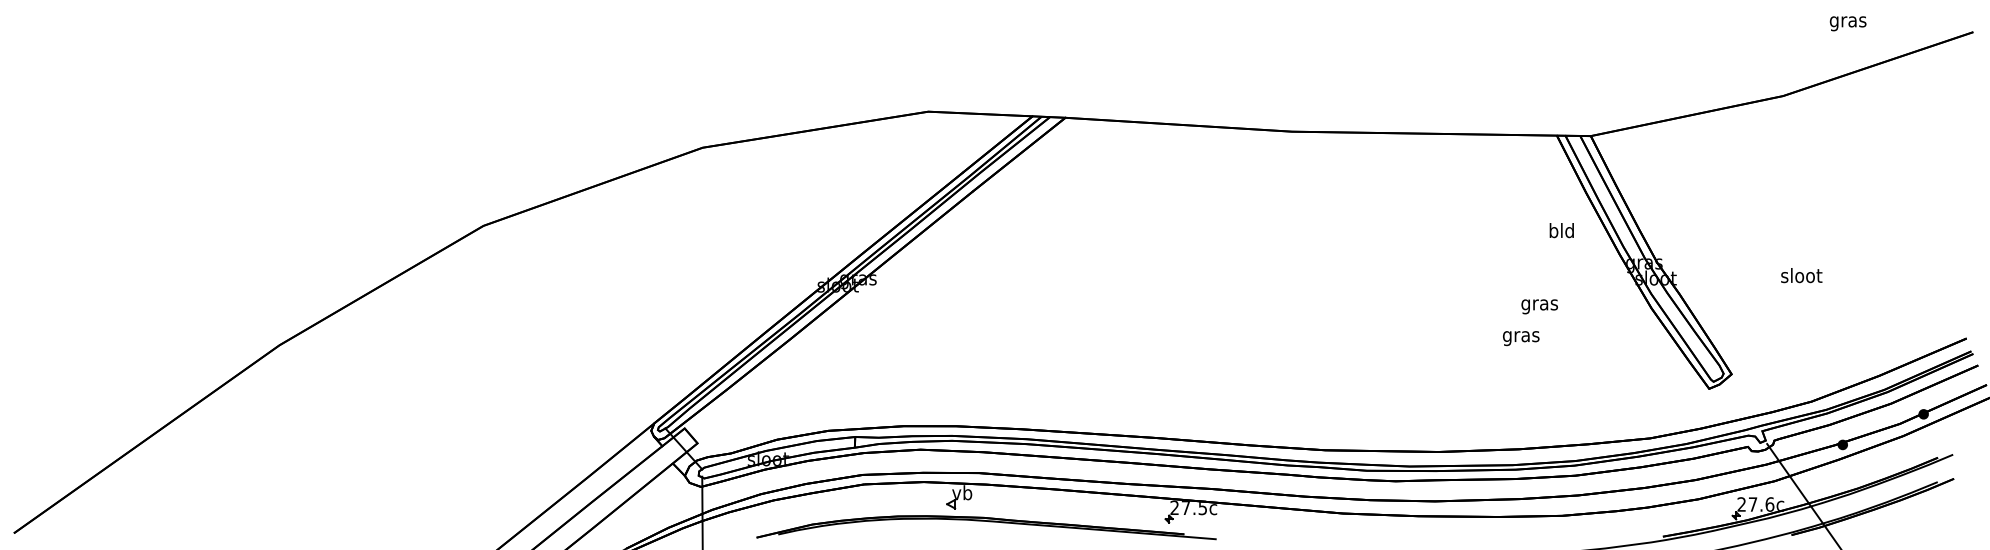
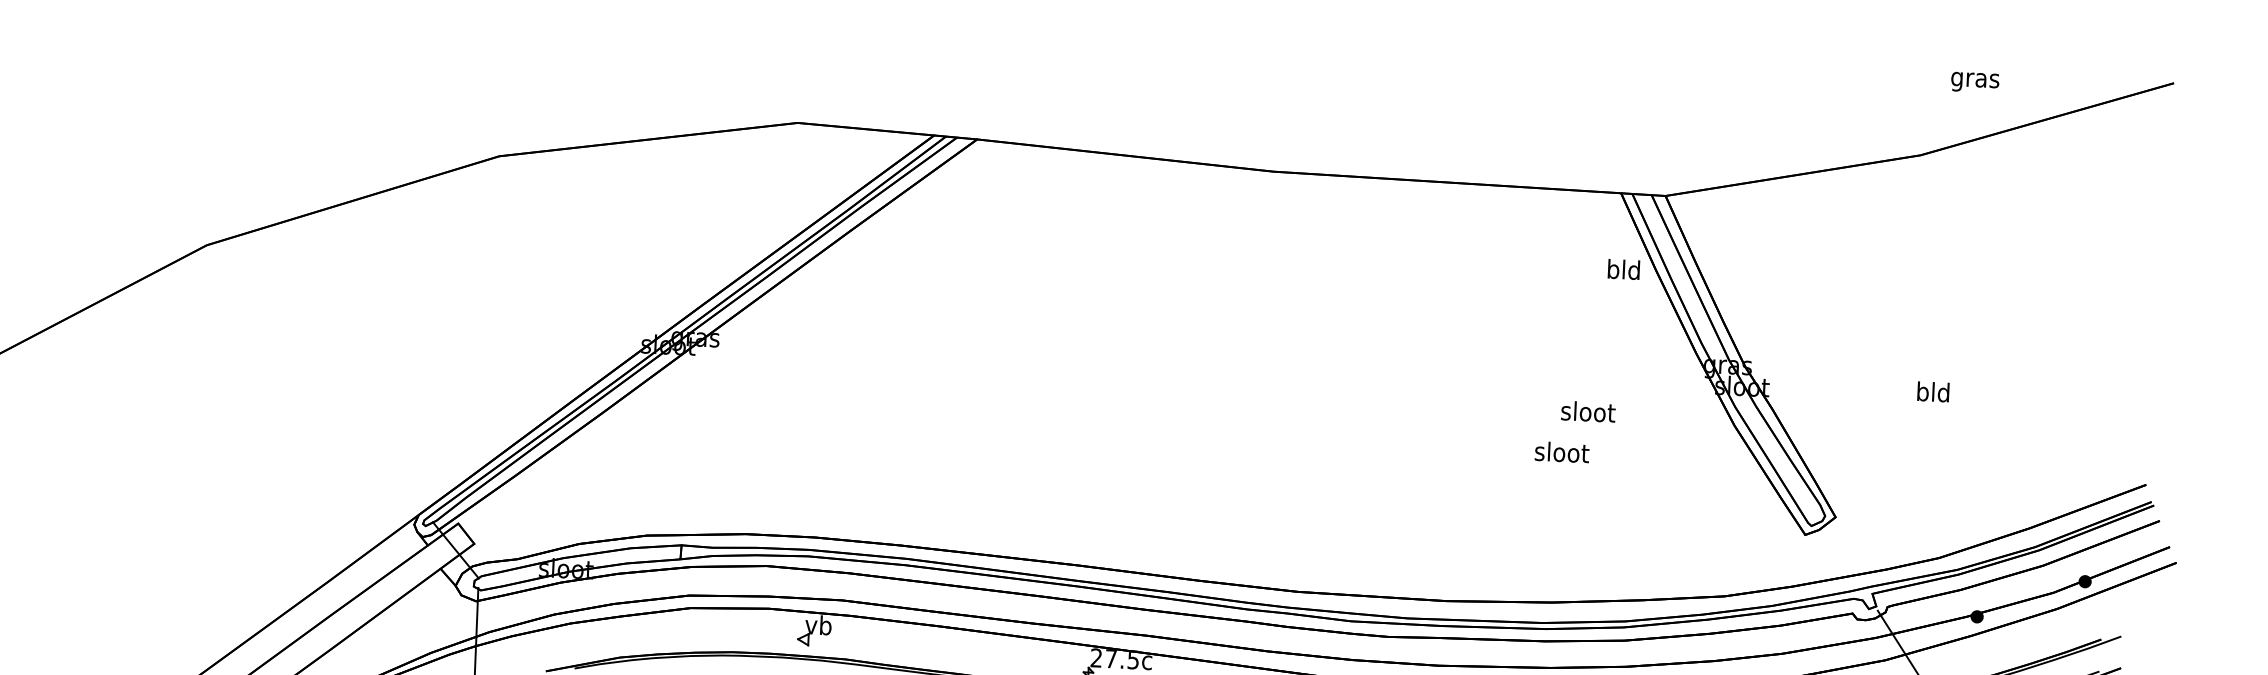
text: (1847, 23) -> (1974, 82), moved
text: (1561, 230) -> (1623, 269), moved
text: (1801, 275) -> (1933, 391), sloot -> bld
text: (1539, 304) -> (1587, 413), gras -> sloot
text: (1521, 336) -> (1562, 454), gras -> sloot

